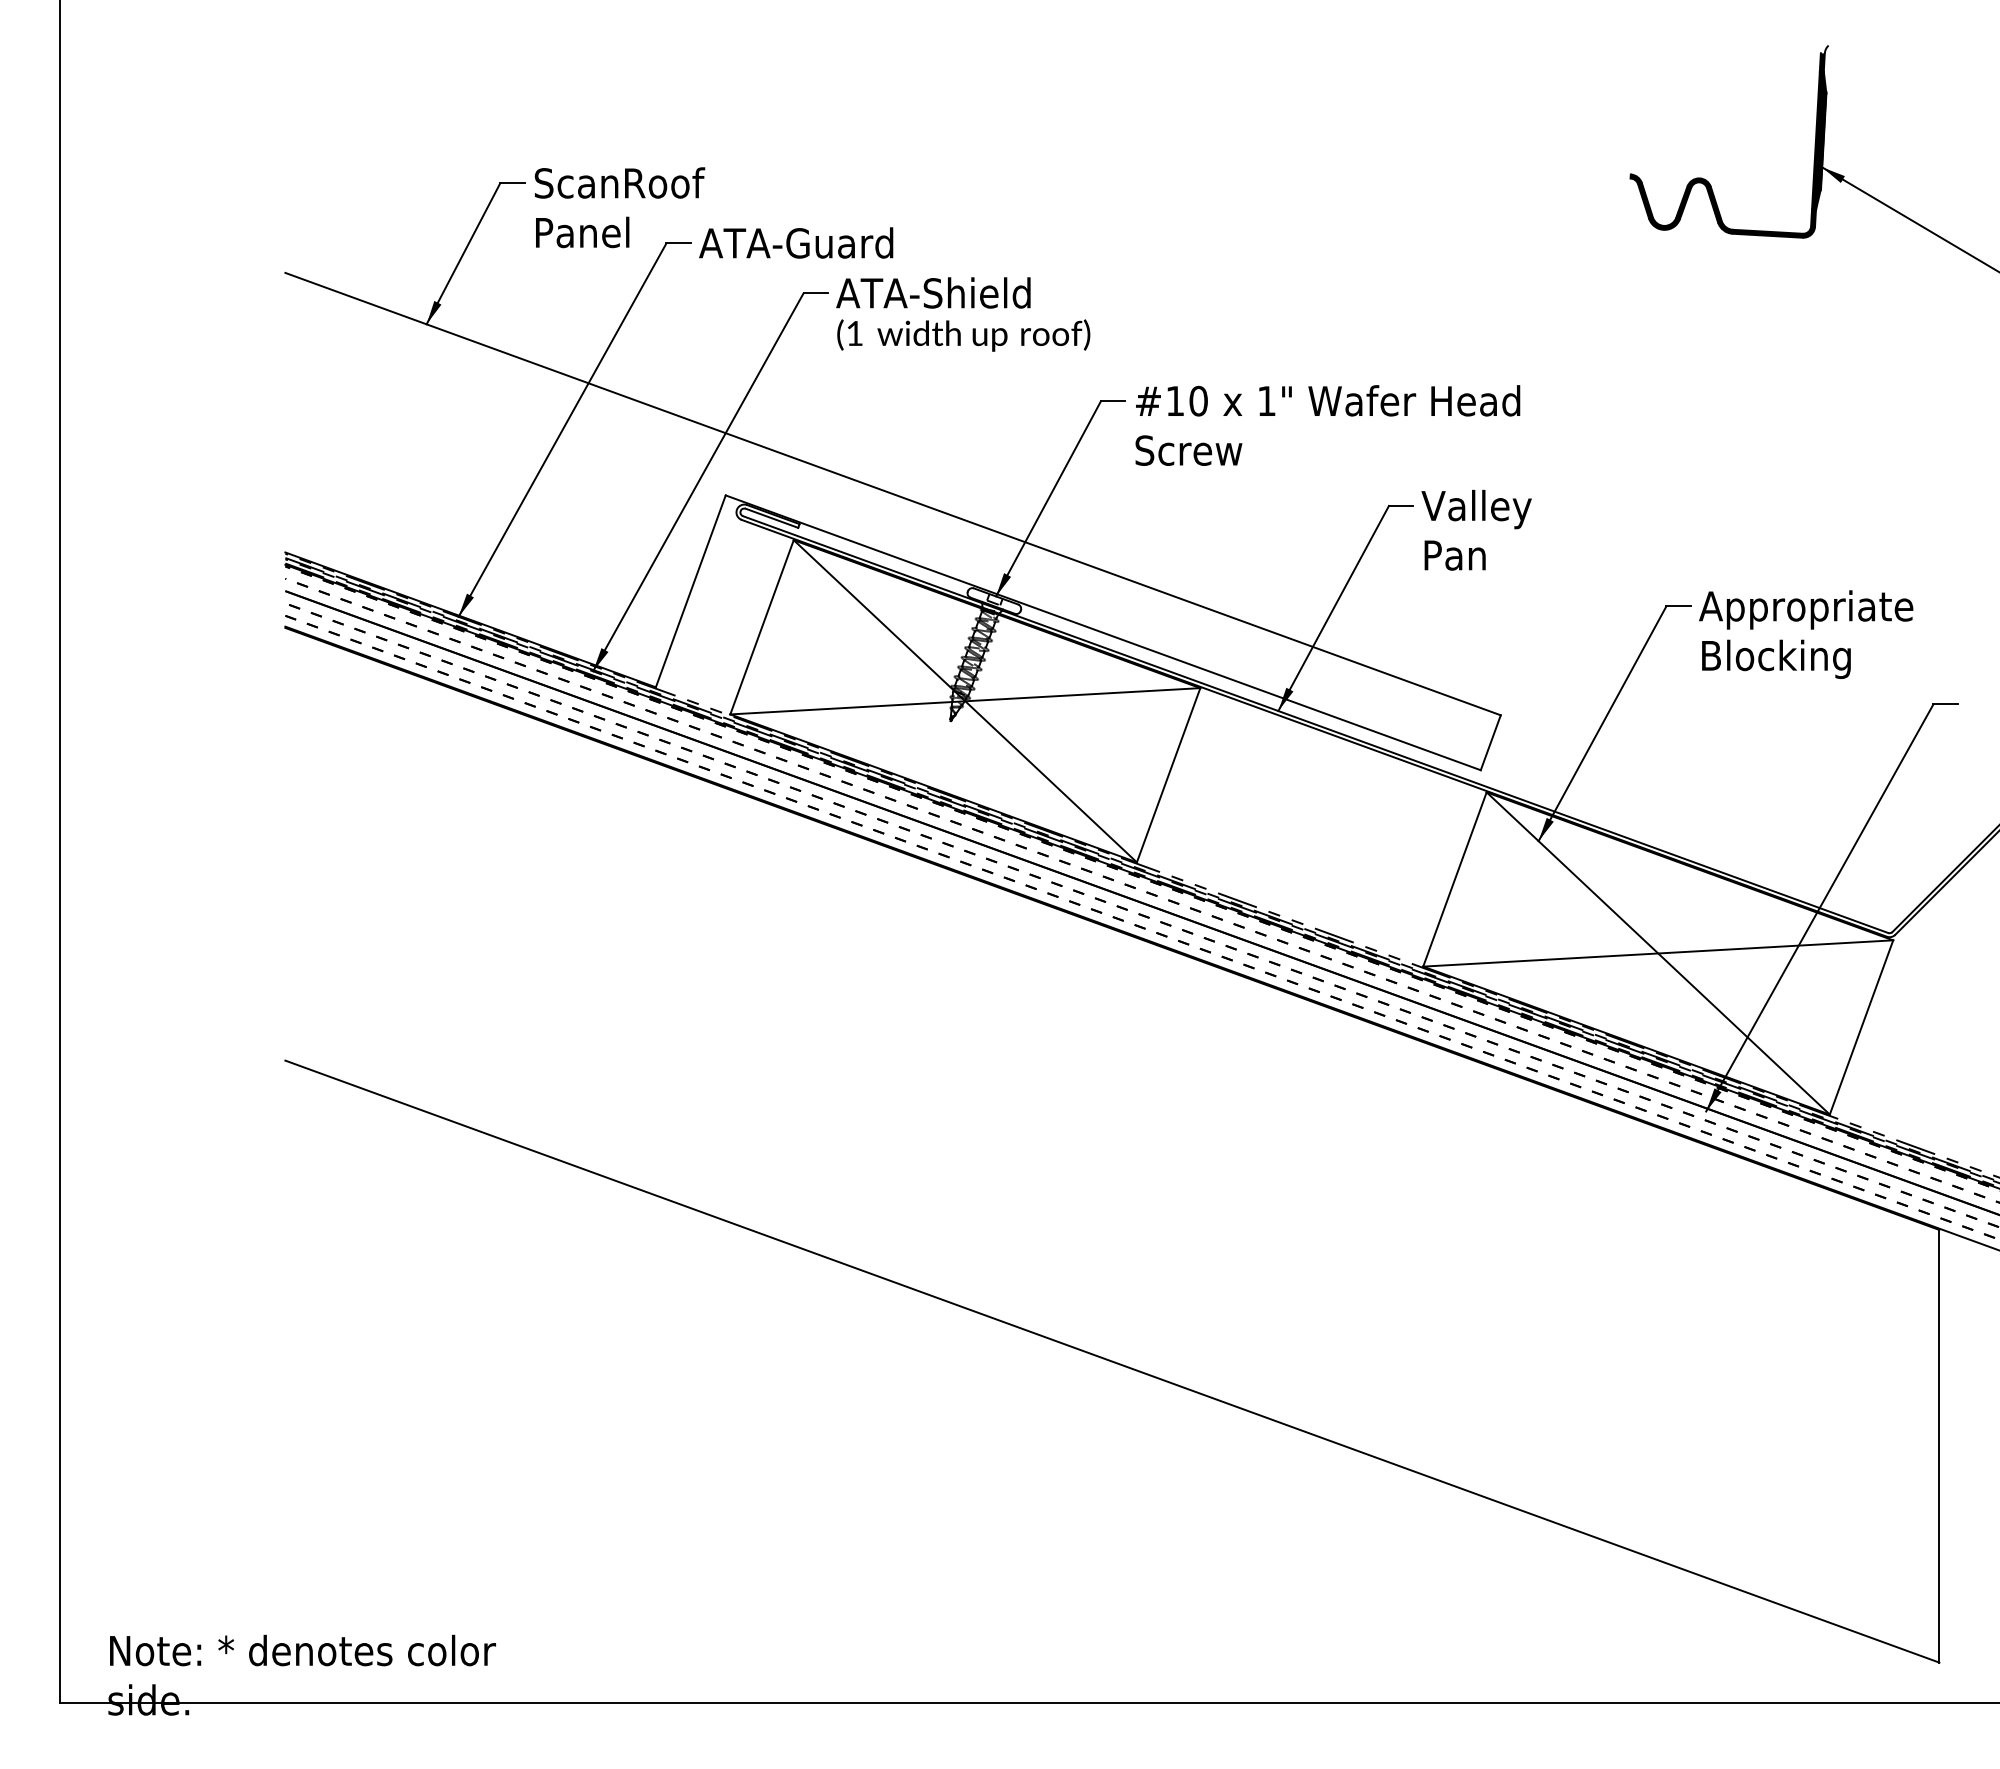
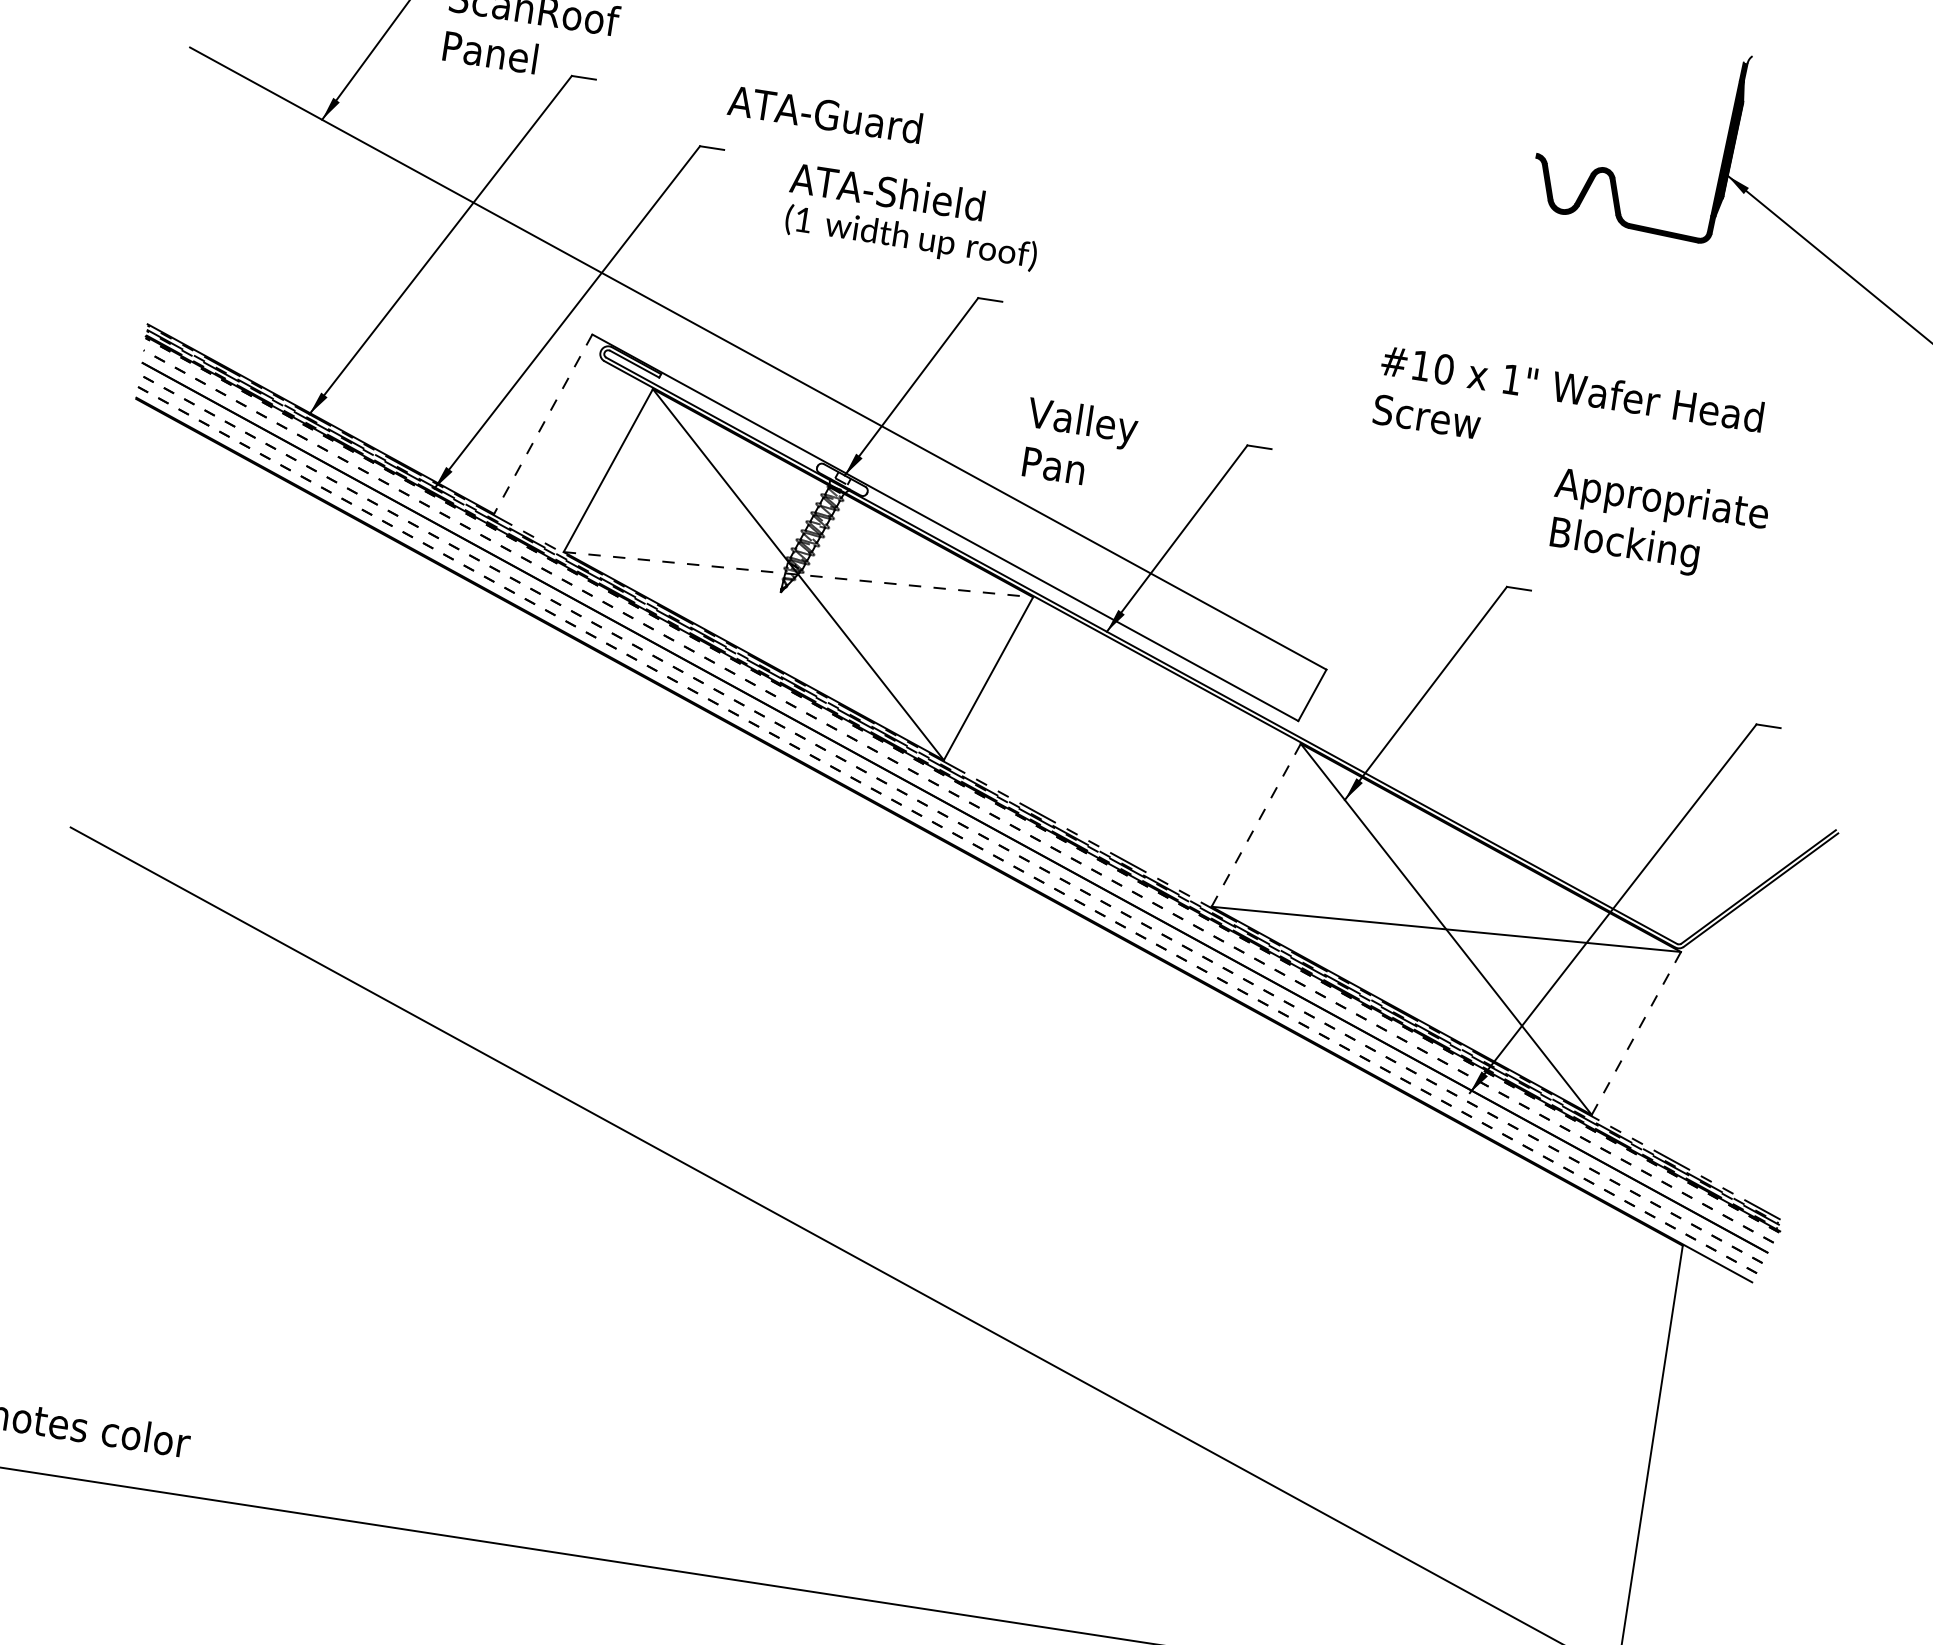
text: (796, 242) -> (825, 113), moved
text: (963, 314) -> (914, 217), moved
text: (1327, 425) -> (1568, 412), moved
text: (1476, 529) -> (1079, 443), moved
line: (690, 591) -> (542, 424), solid -> dashed
text: (1806, 634) -> (1658, 526), moved
line: (965, 701) -> (798, 574), solid -> dashed
line: (1454, 879) -> (1255, 825), solid -> dashed
line: (1861, 1027) -> (1636, 1033), solid -> dashed

